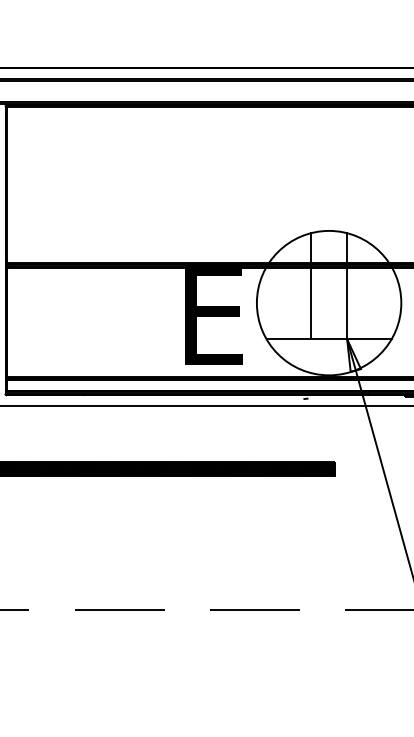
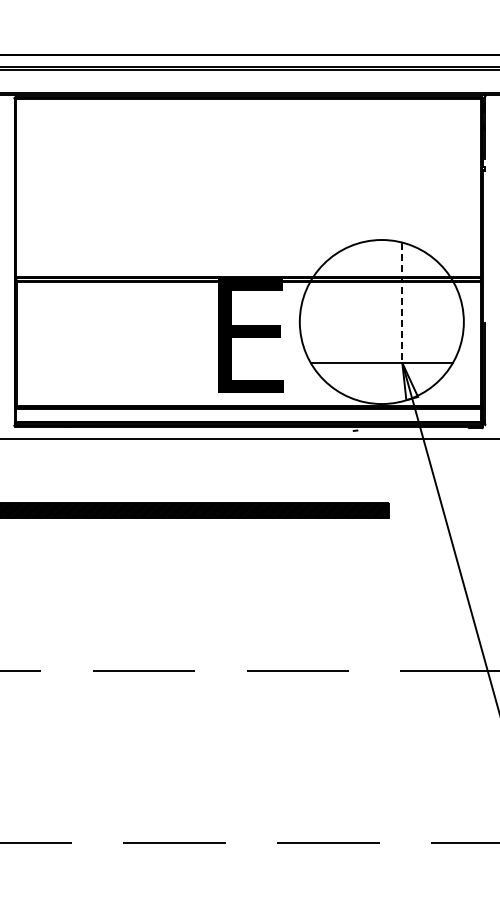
line: (311, 285) -> (361, 302), removed
line: (347, 286) -> (402, 303), solid -> dashed

